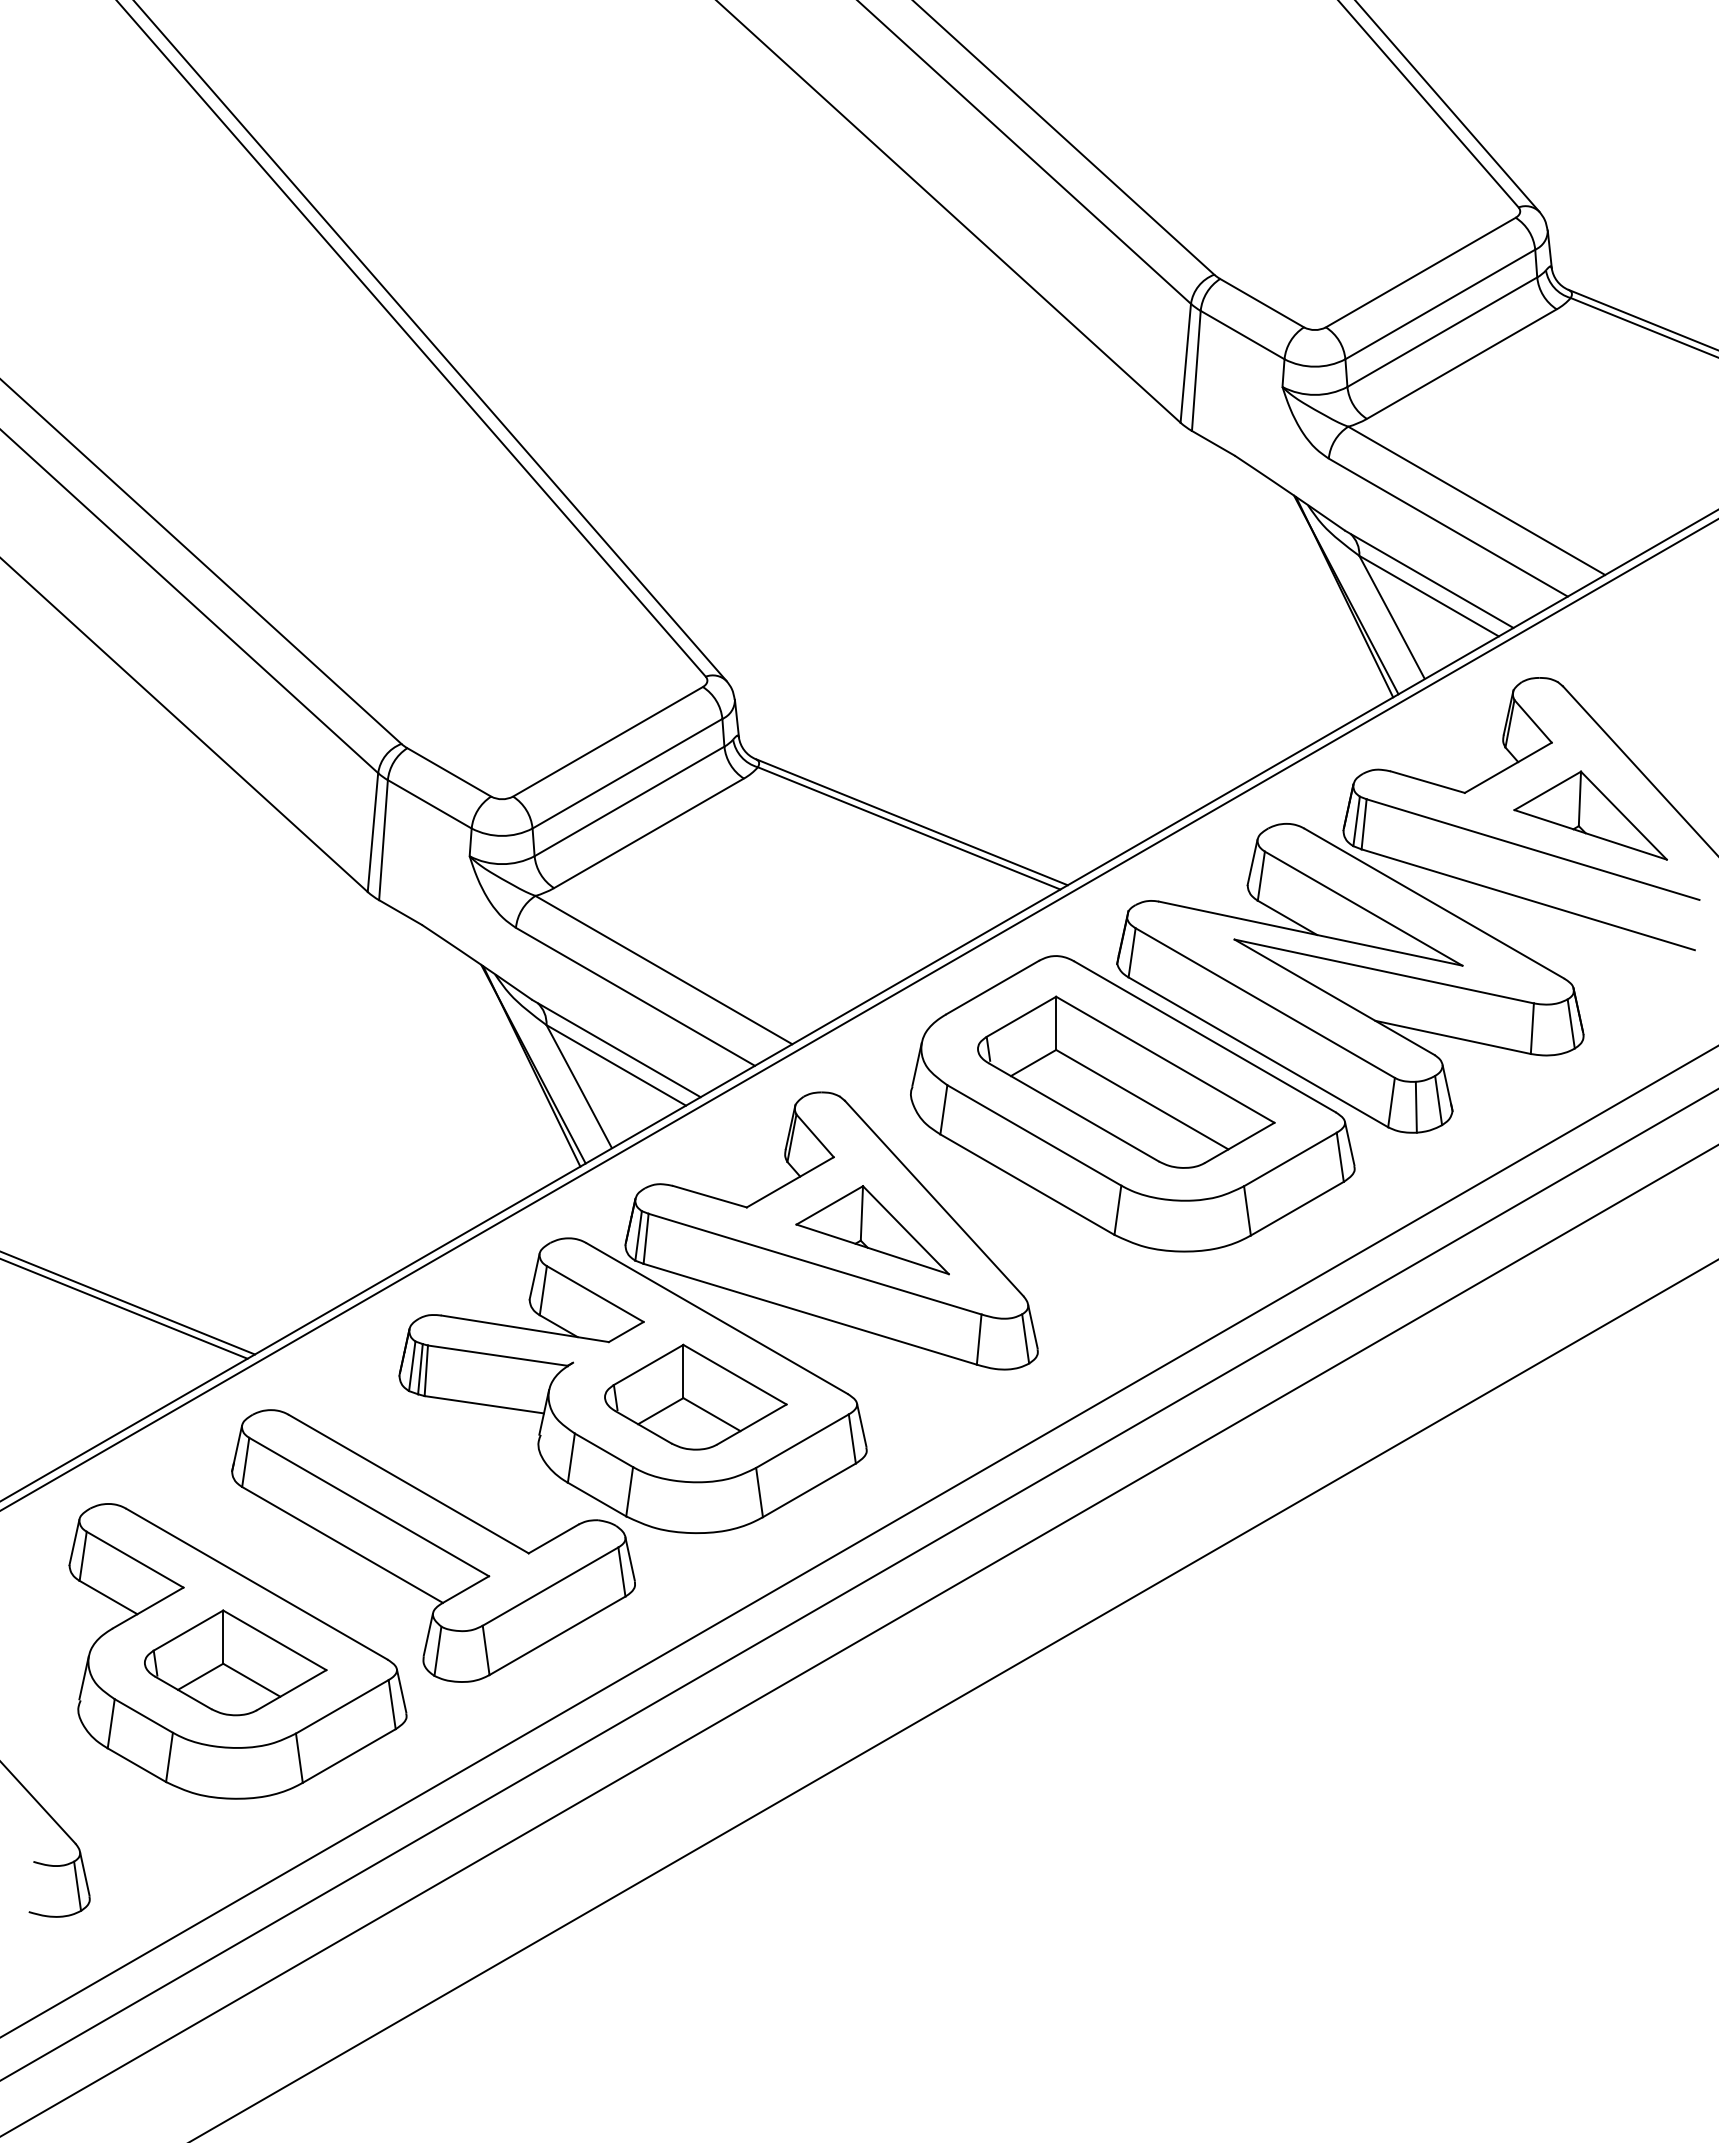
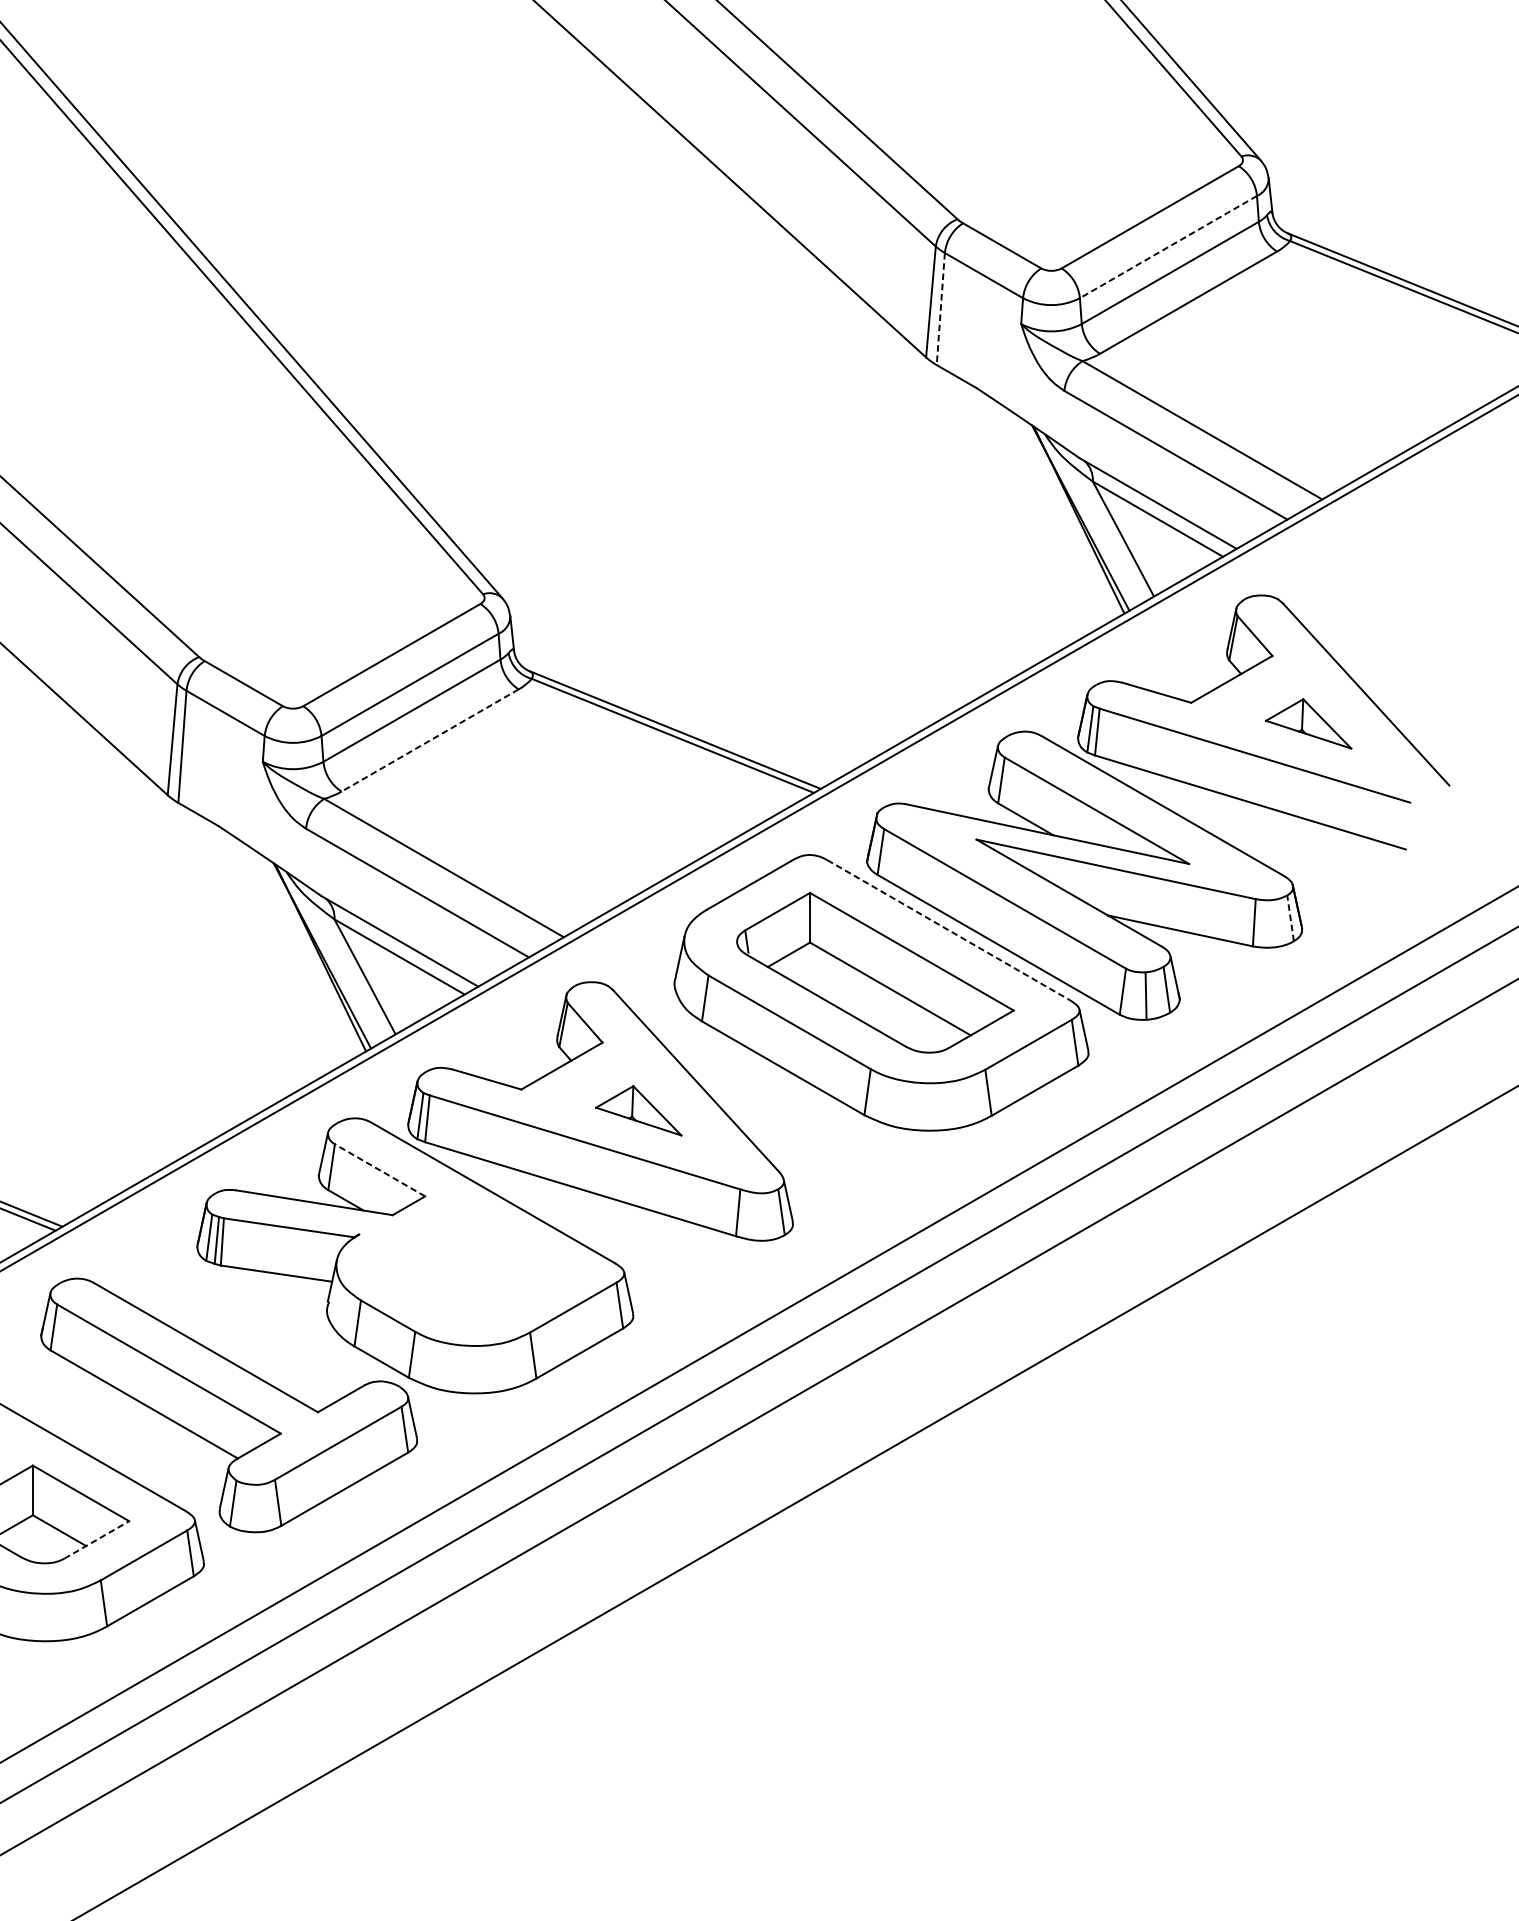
line: (1440, 304) -> (1168, 247), solid -> dashed
line: (1196, 371) -> (940, 309), solid -> dashed
part: (1590, 815) -> (1308, 723), size x0.6
line: (649, 833) -> (430, 740), solid -> dashed
line: (1571, 1023) -> (1290, 917), solid -> dashed
line: (1205, 1036) -> (949, 930), solid -> dashed
part: (872, 1230) -> (638, 1111), size x0.6
line: (595, 1294) -> (380, 1170), solid -> dashed
part: (695, 1396) -> (473, 1265), removed
line: (292, 1689) -> (97, 1539), solid -> dashed

